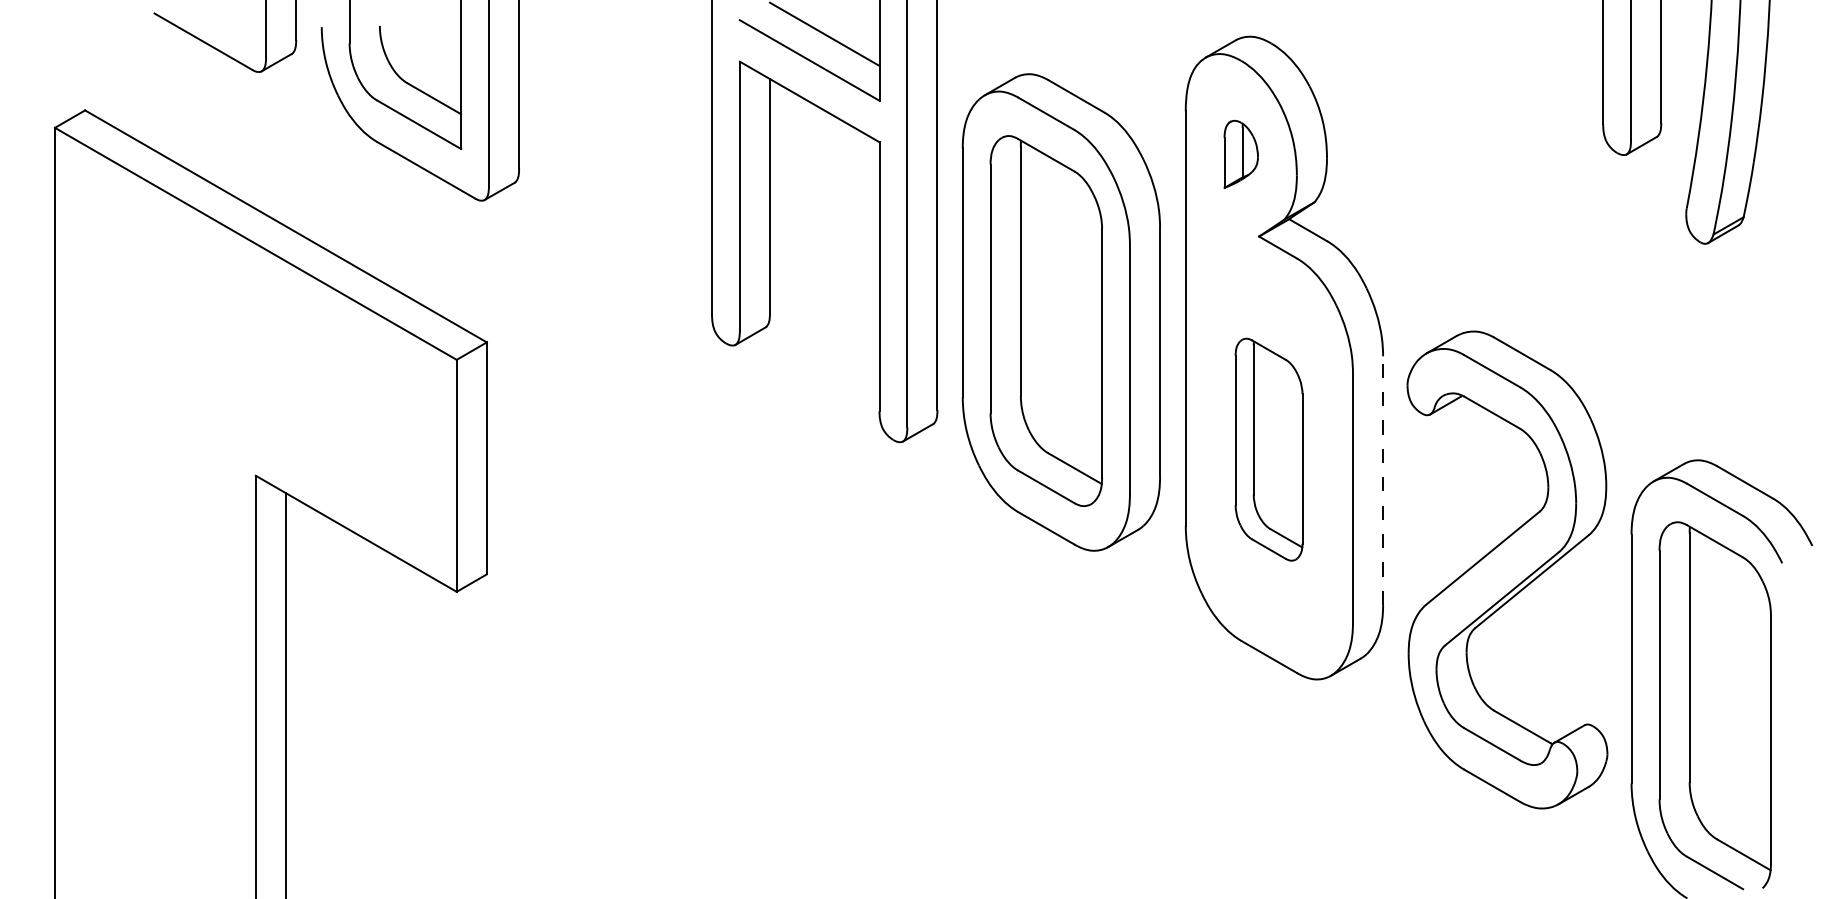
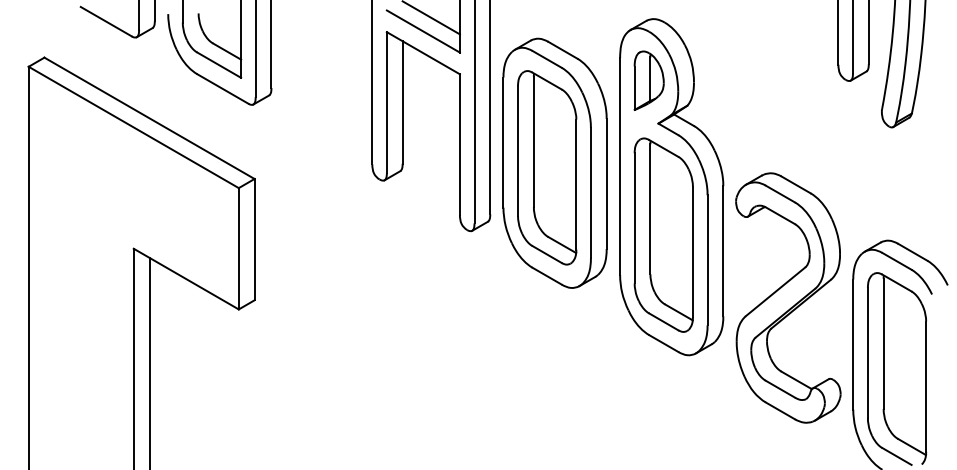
part: (1240, 154) -> (648, 80), size x1.67
part: (1268, 448) -> (663, 234), size x1.67
line: (1383, 479) -> (723, 250), dashed -> solid

